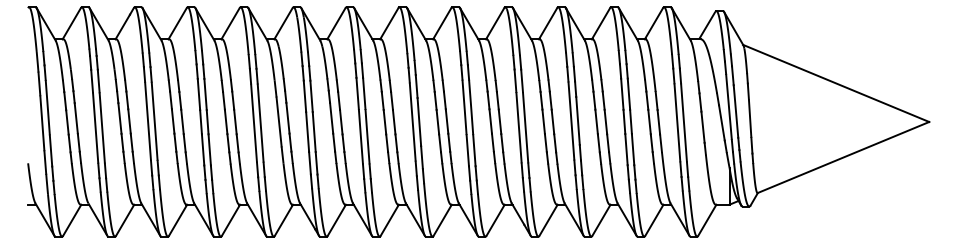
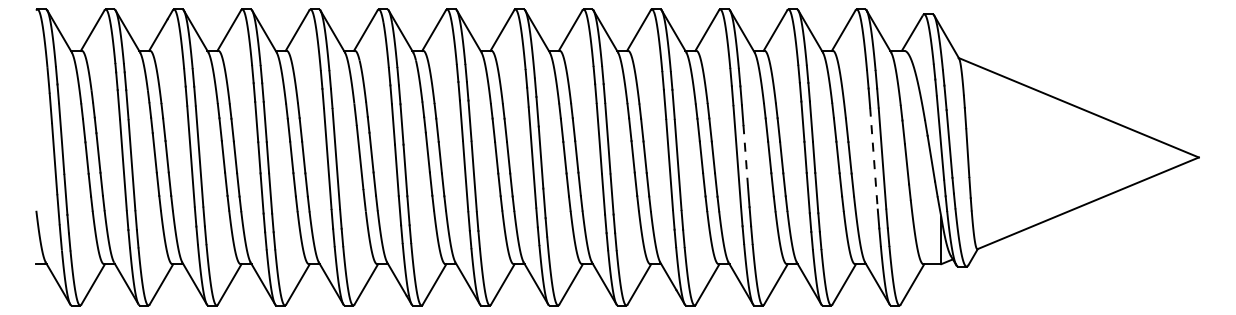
line: (578, 121) -> (746, 156), solid -> dashed
line: (677, 122) -> (874, 158), solid -> dashed

